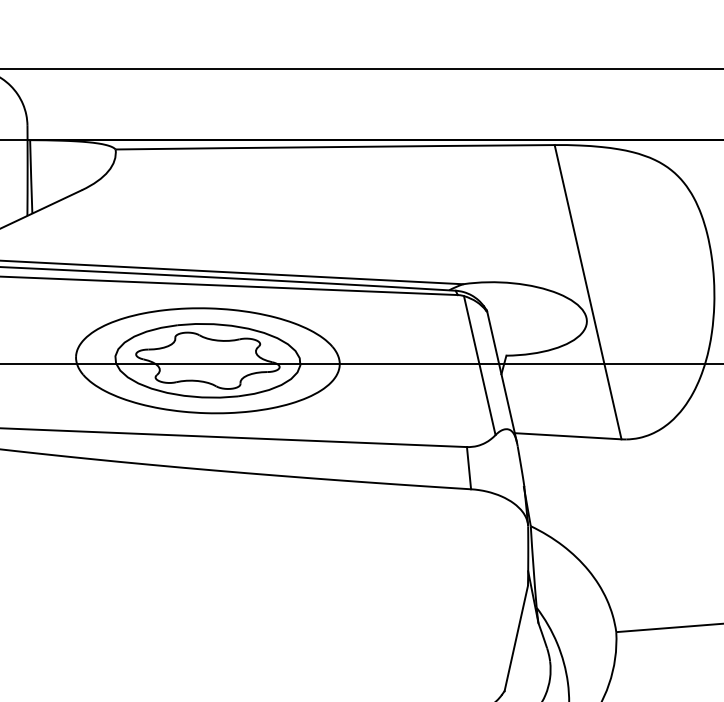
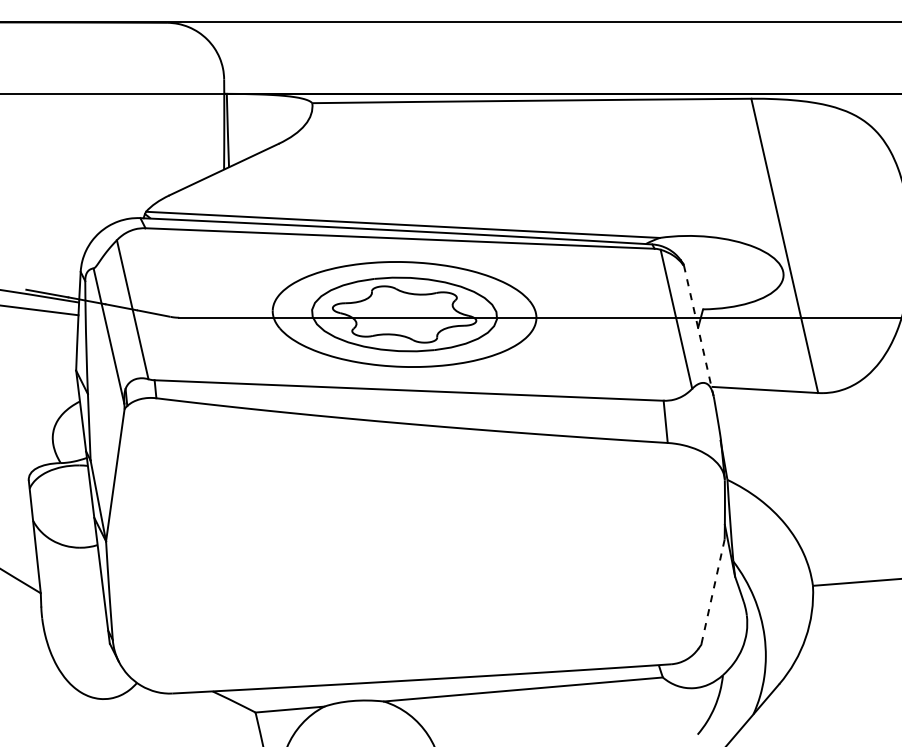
line: (501, 377) -> (698, 331), solid -> dashed
line: (515, 638) -> (712, 592), solid -> dashed

